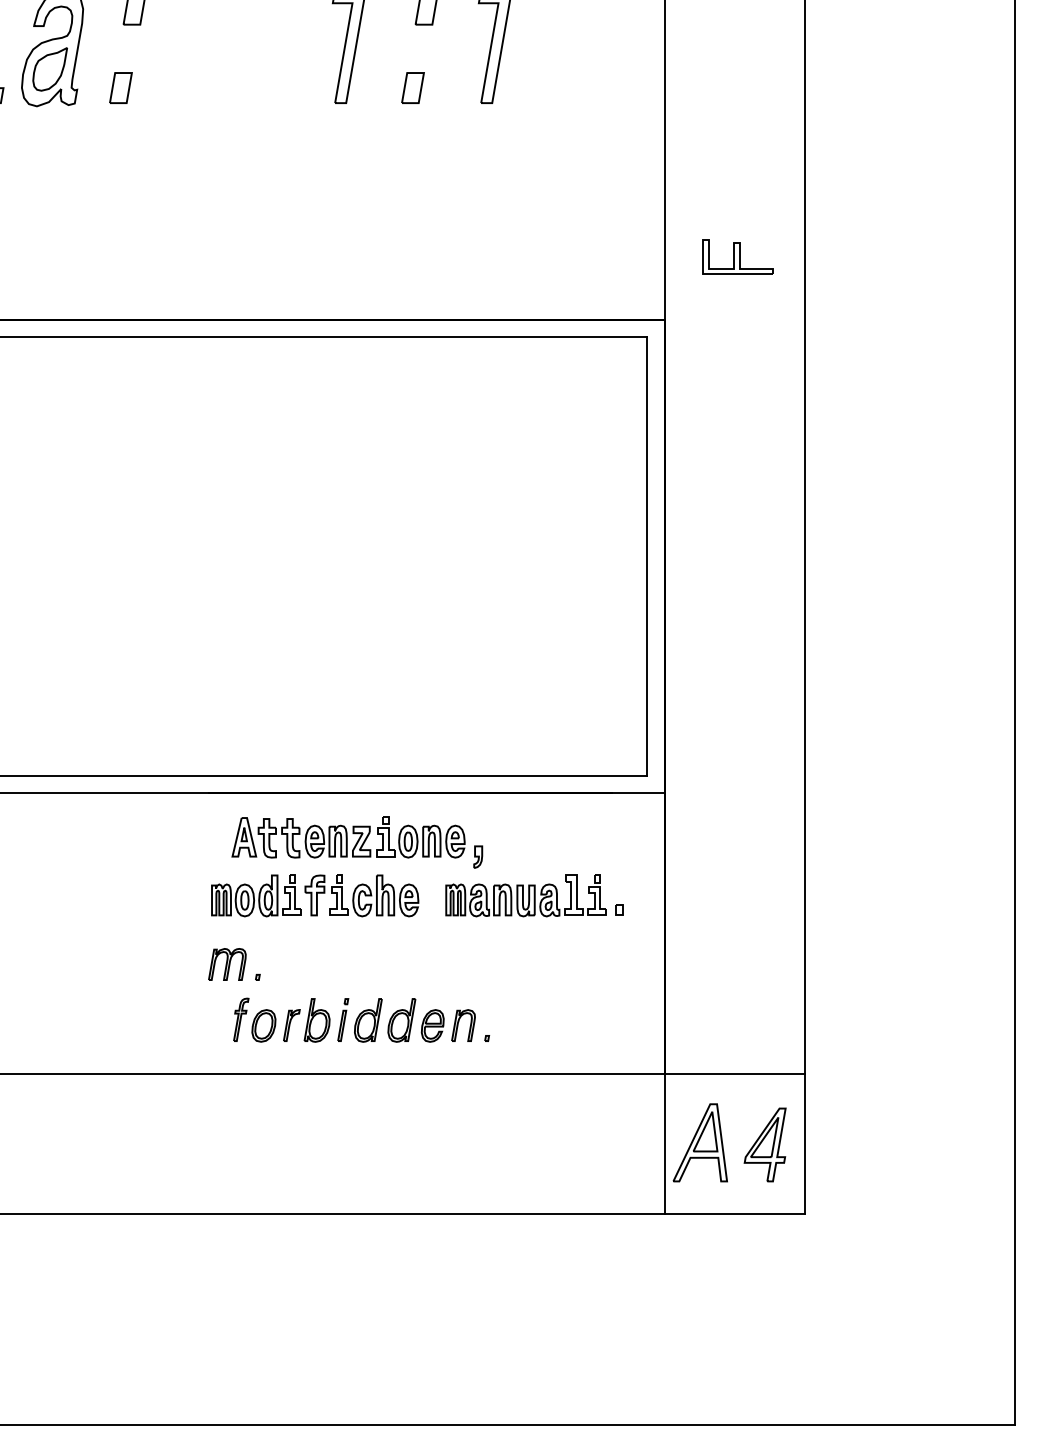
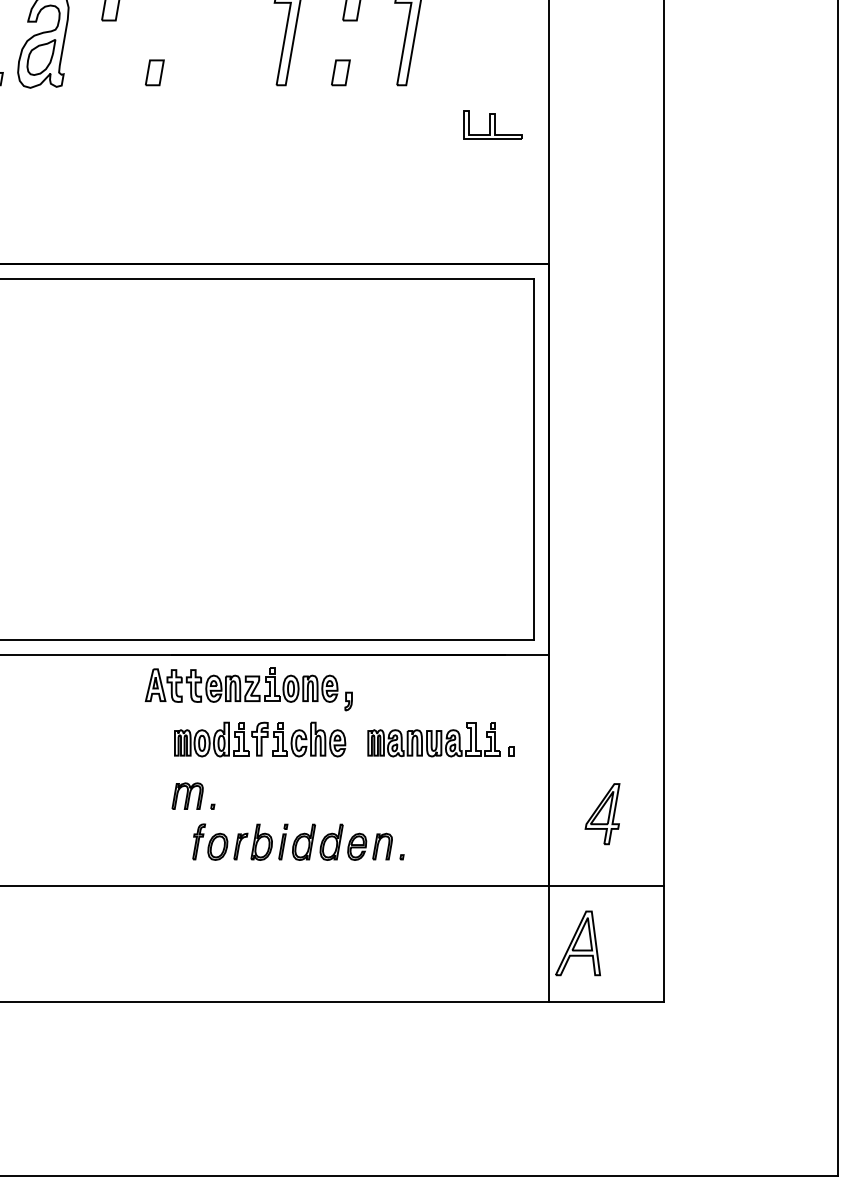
part: (120, 87) -> (154, 72), moved
part: (737, 256) -> (492, 124), moved
part: (356, 842) -> (248, 689), moved
part: (765, 1145) -> (602, 814), moved

